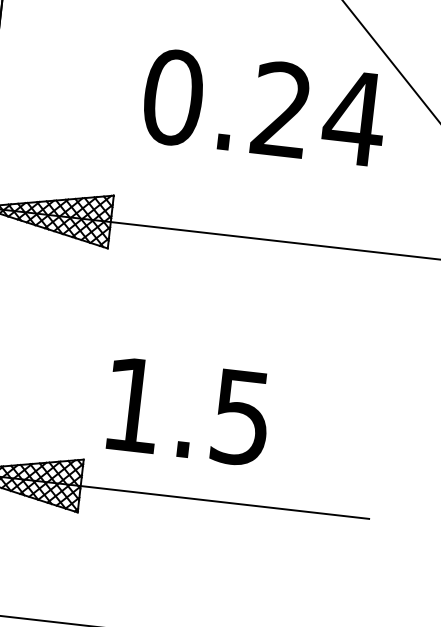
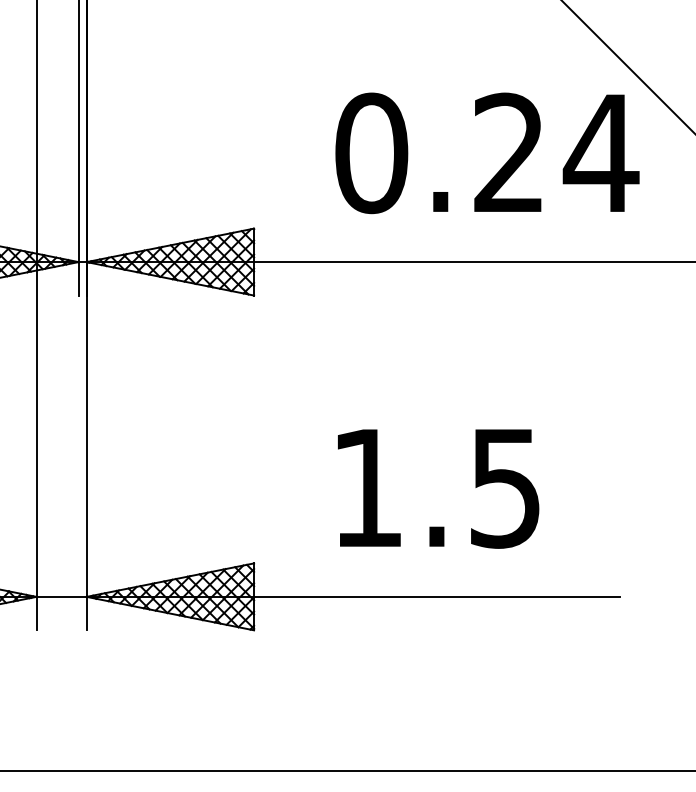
text: (264, 108) -> (487, 153), moved
text: (188, 411) -> (438, 488), moved

